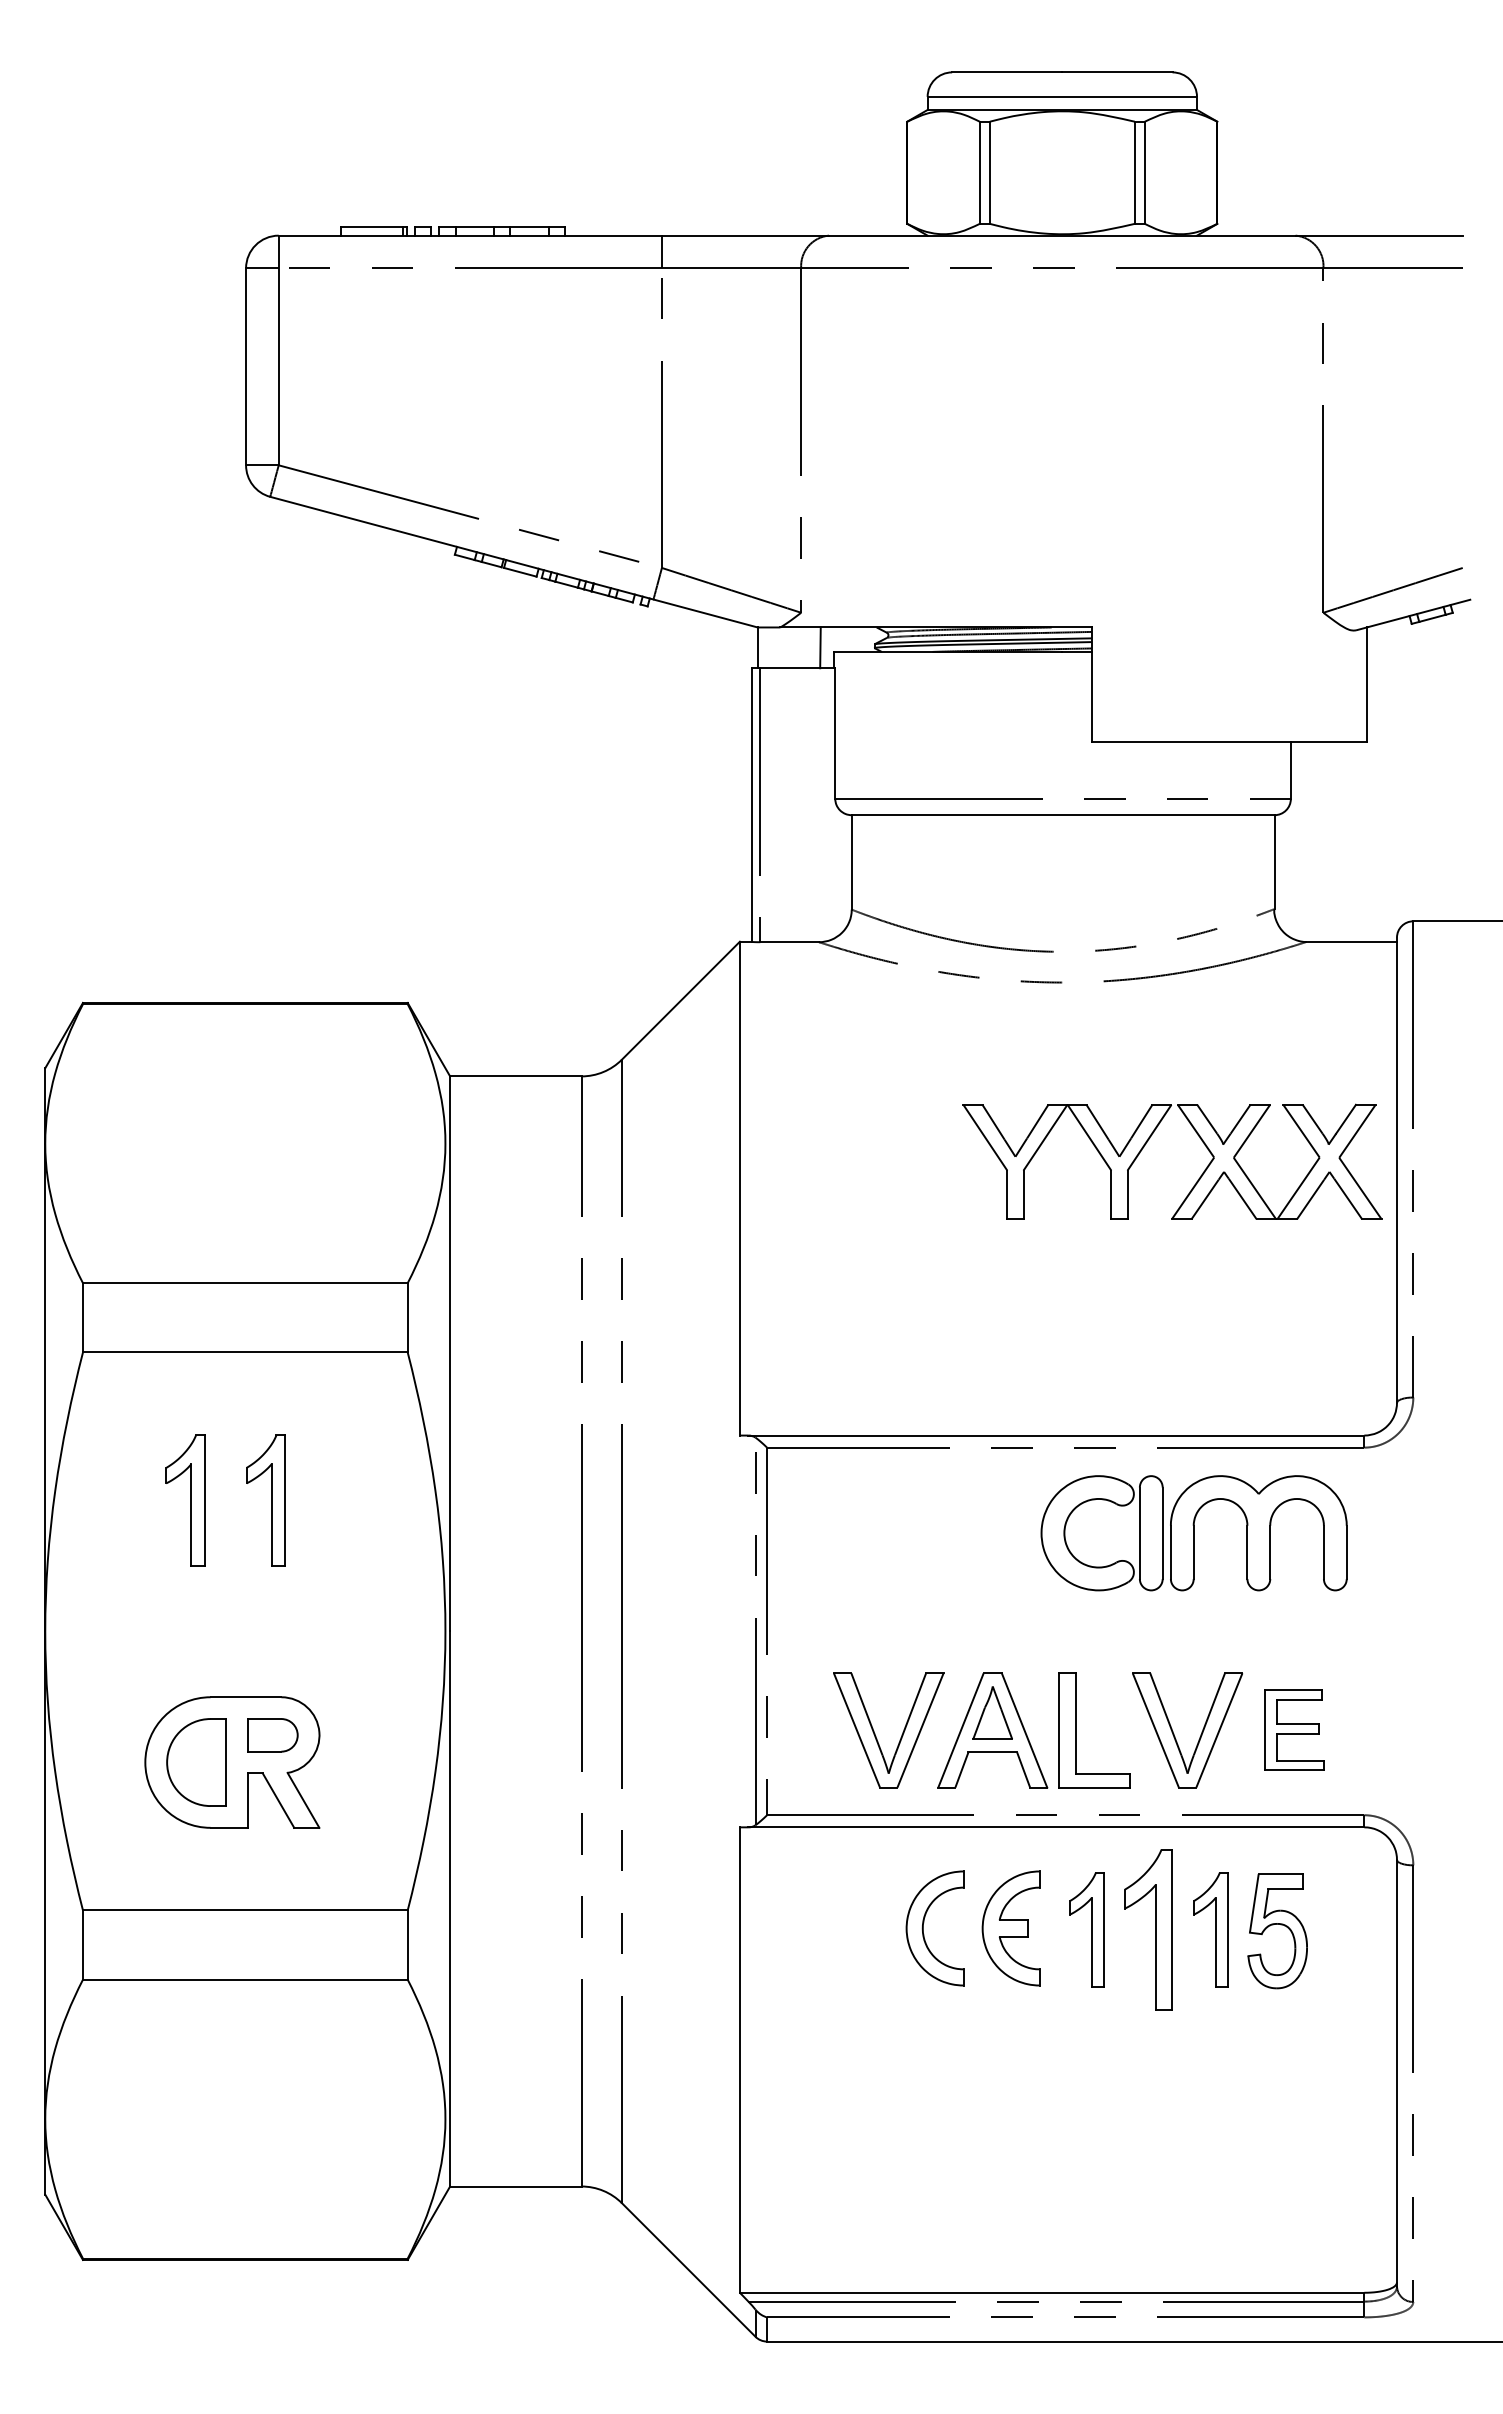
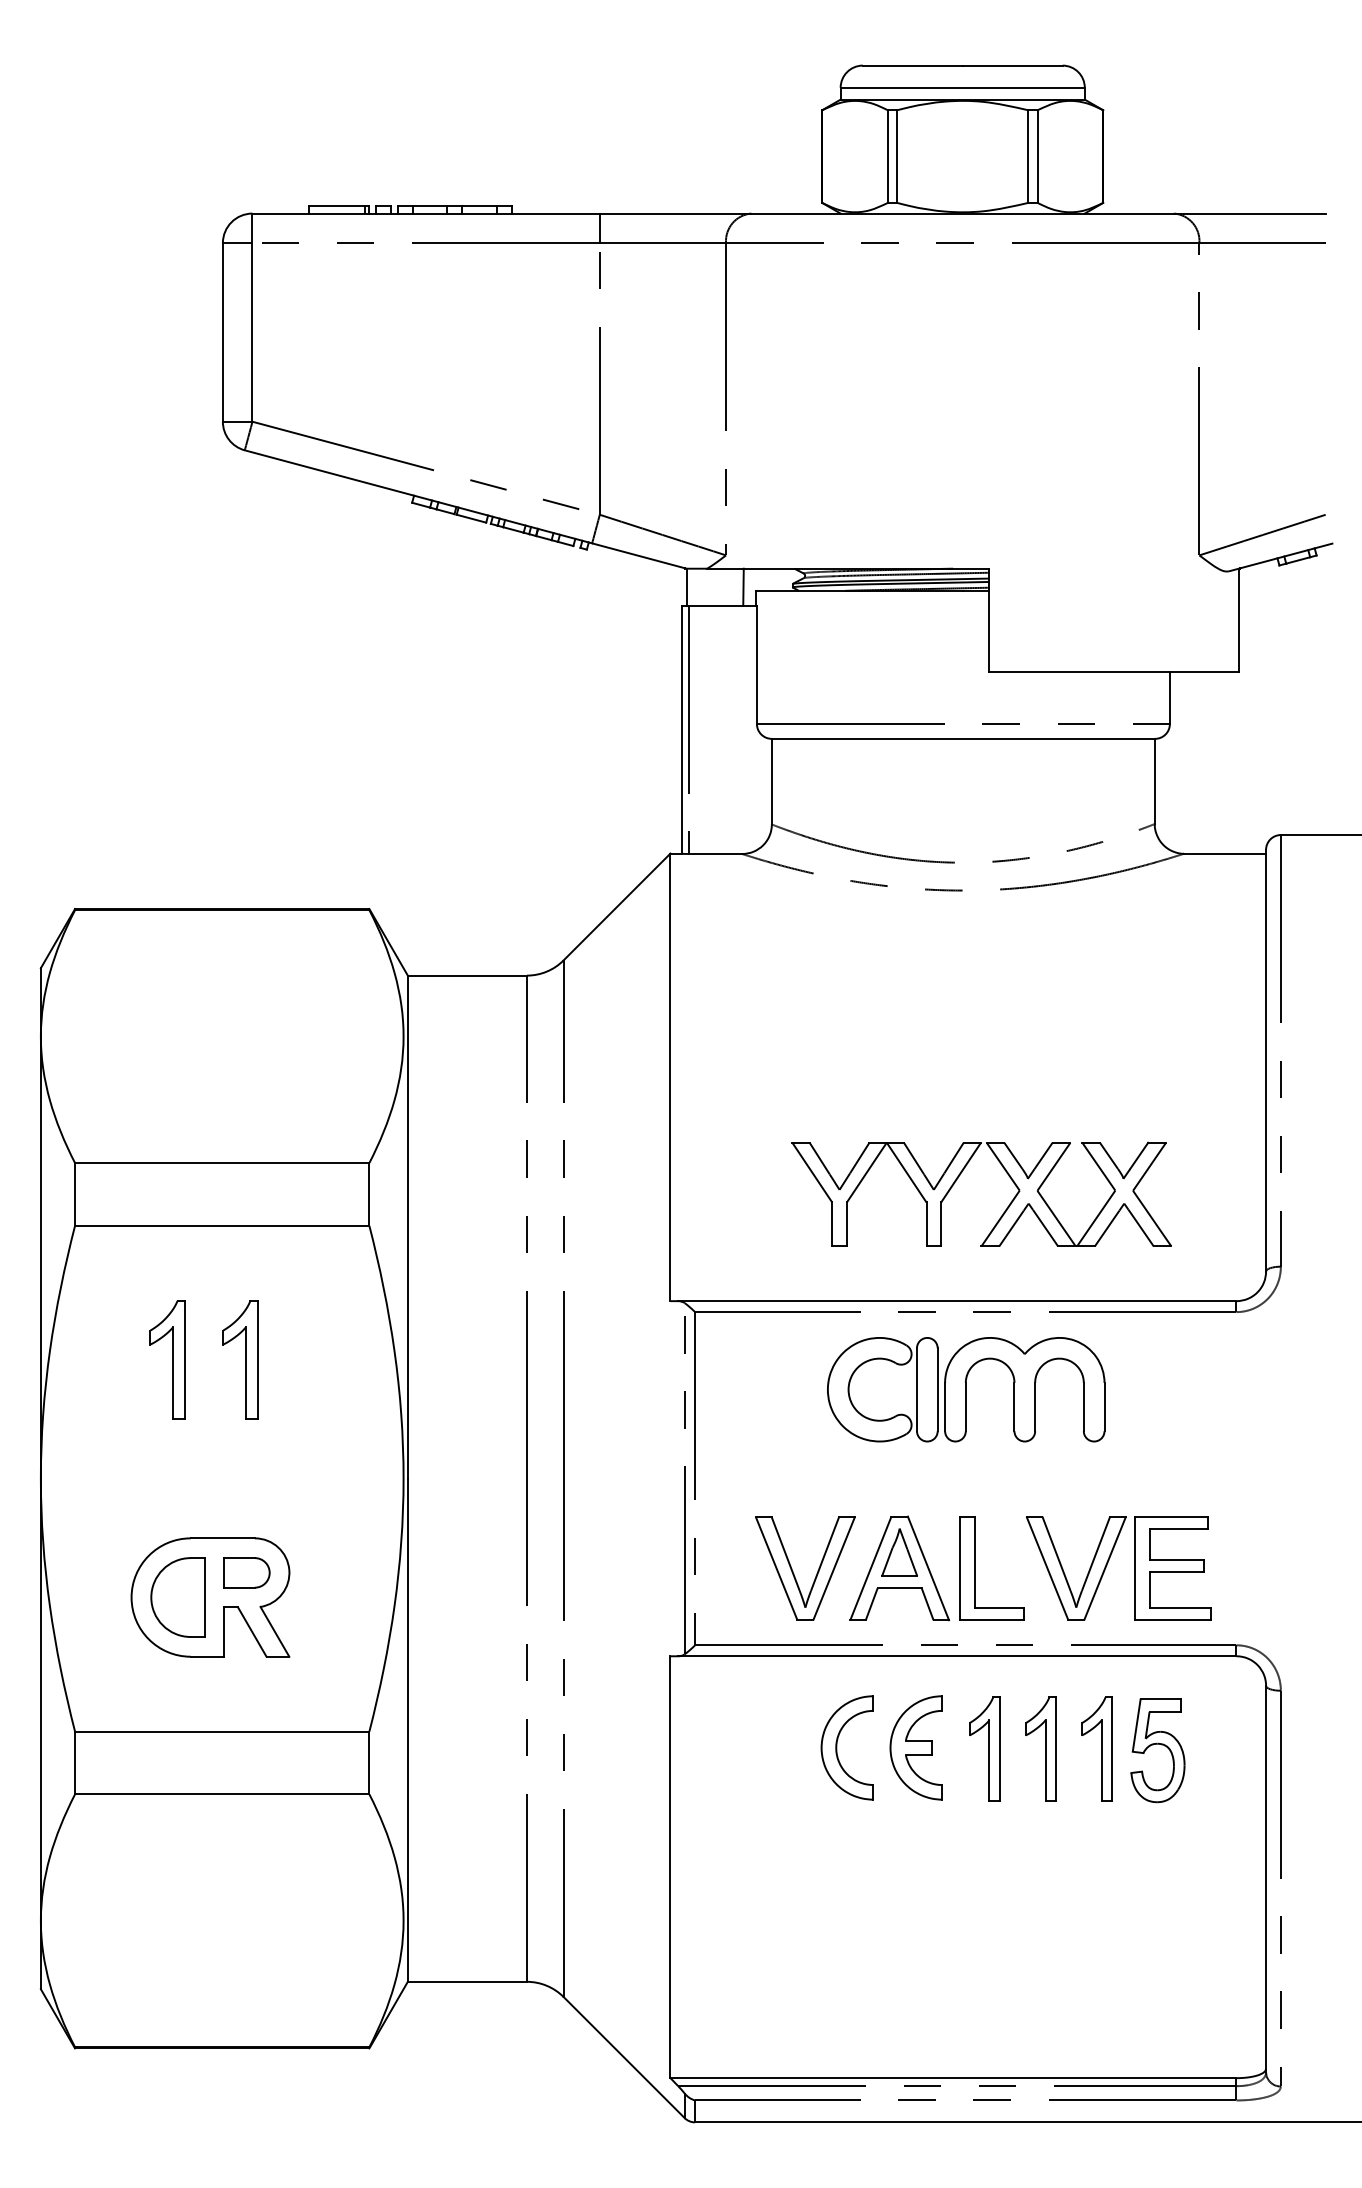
part: (1146, 1144) -> (958, 1178), moved
part: (1193, 1533) -> (965, 1389), moved
part: (1294, 1730) -> (1173, 1568), size x1.43
part: (1148, 1929) -> (1040, 1748), size x0.71

